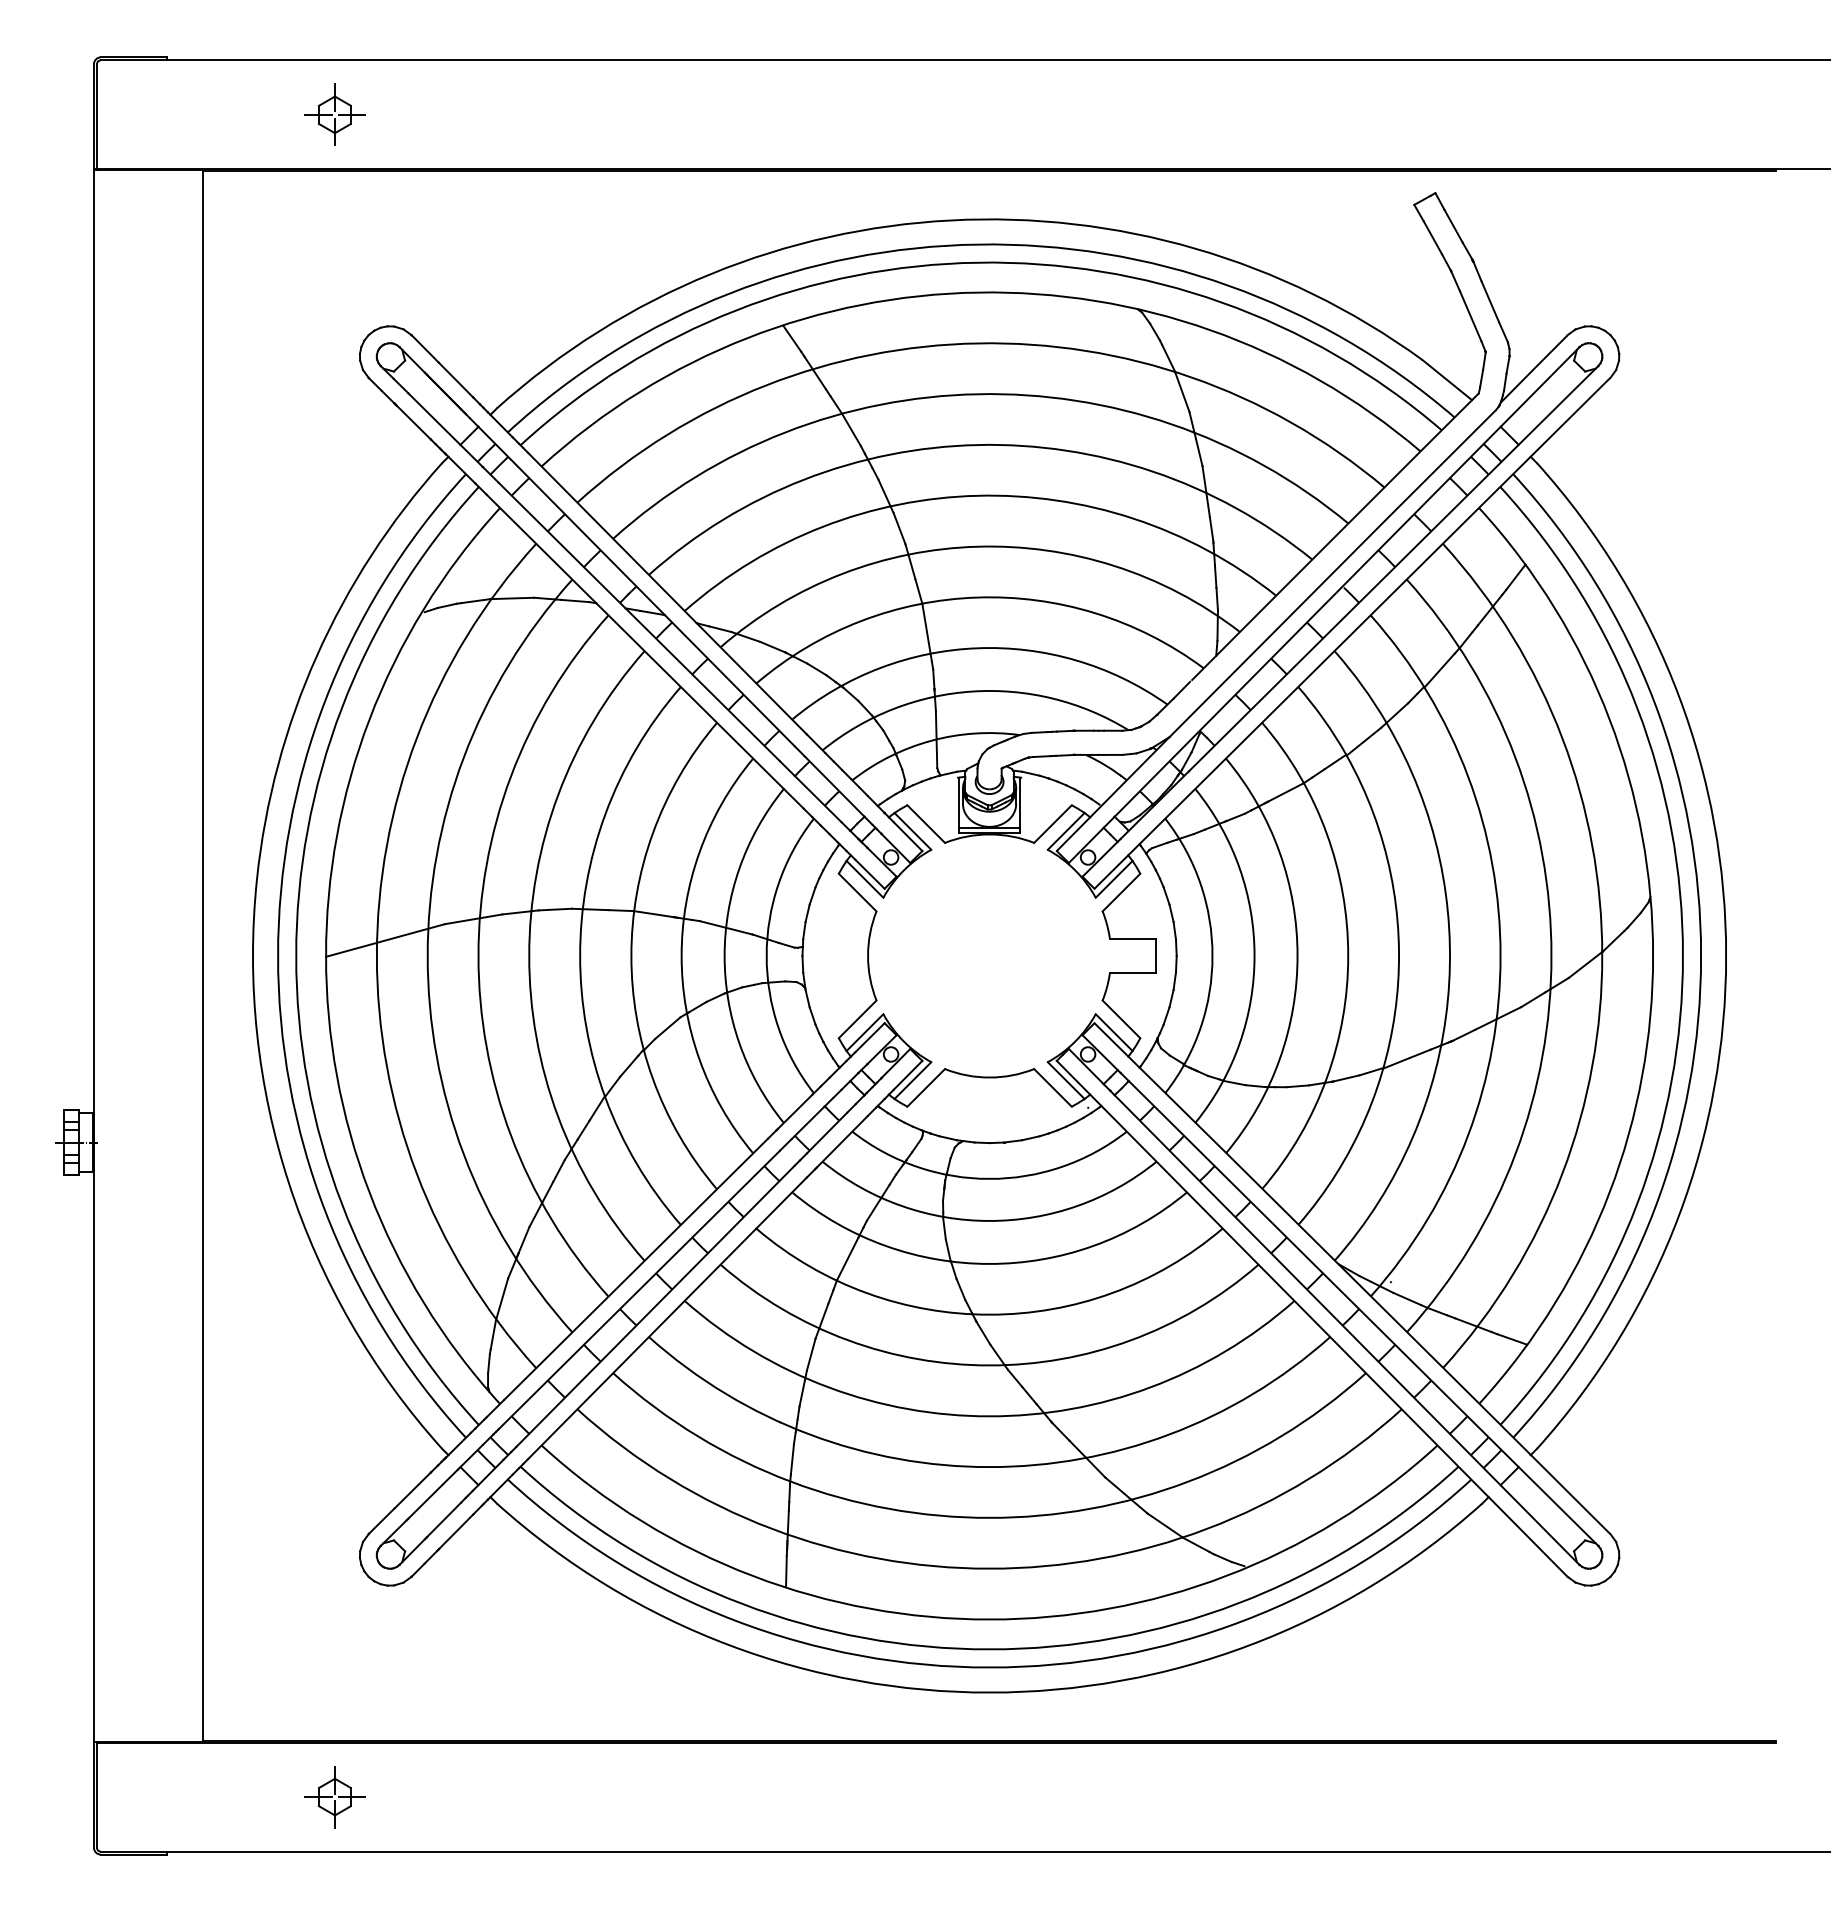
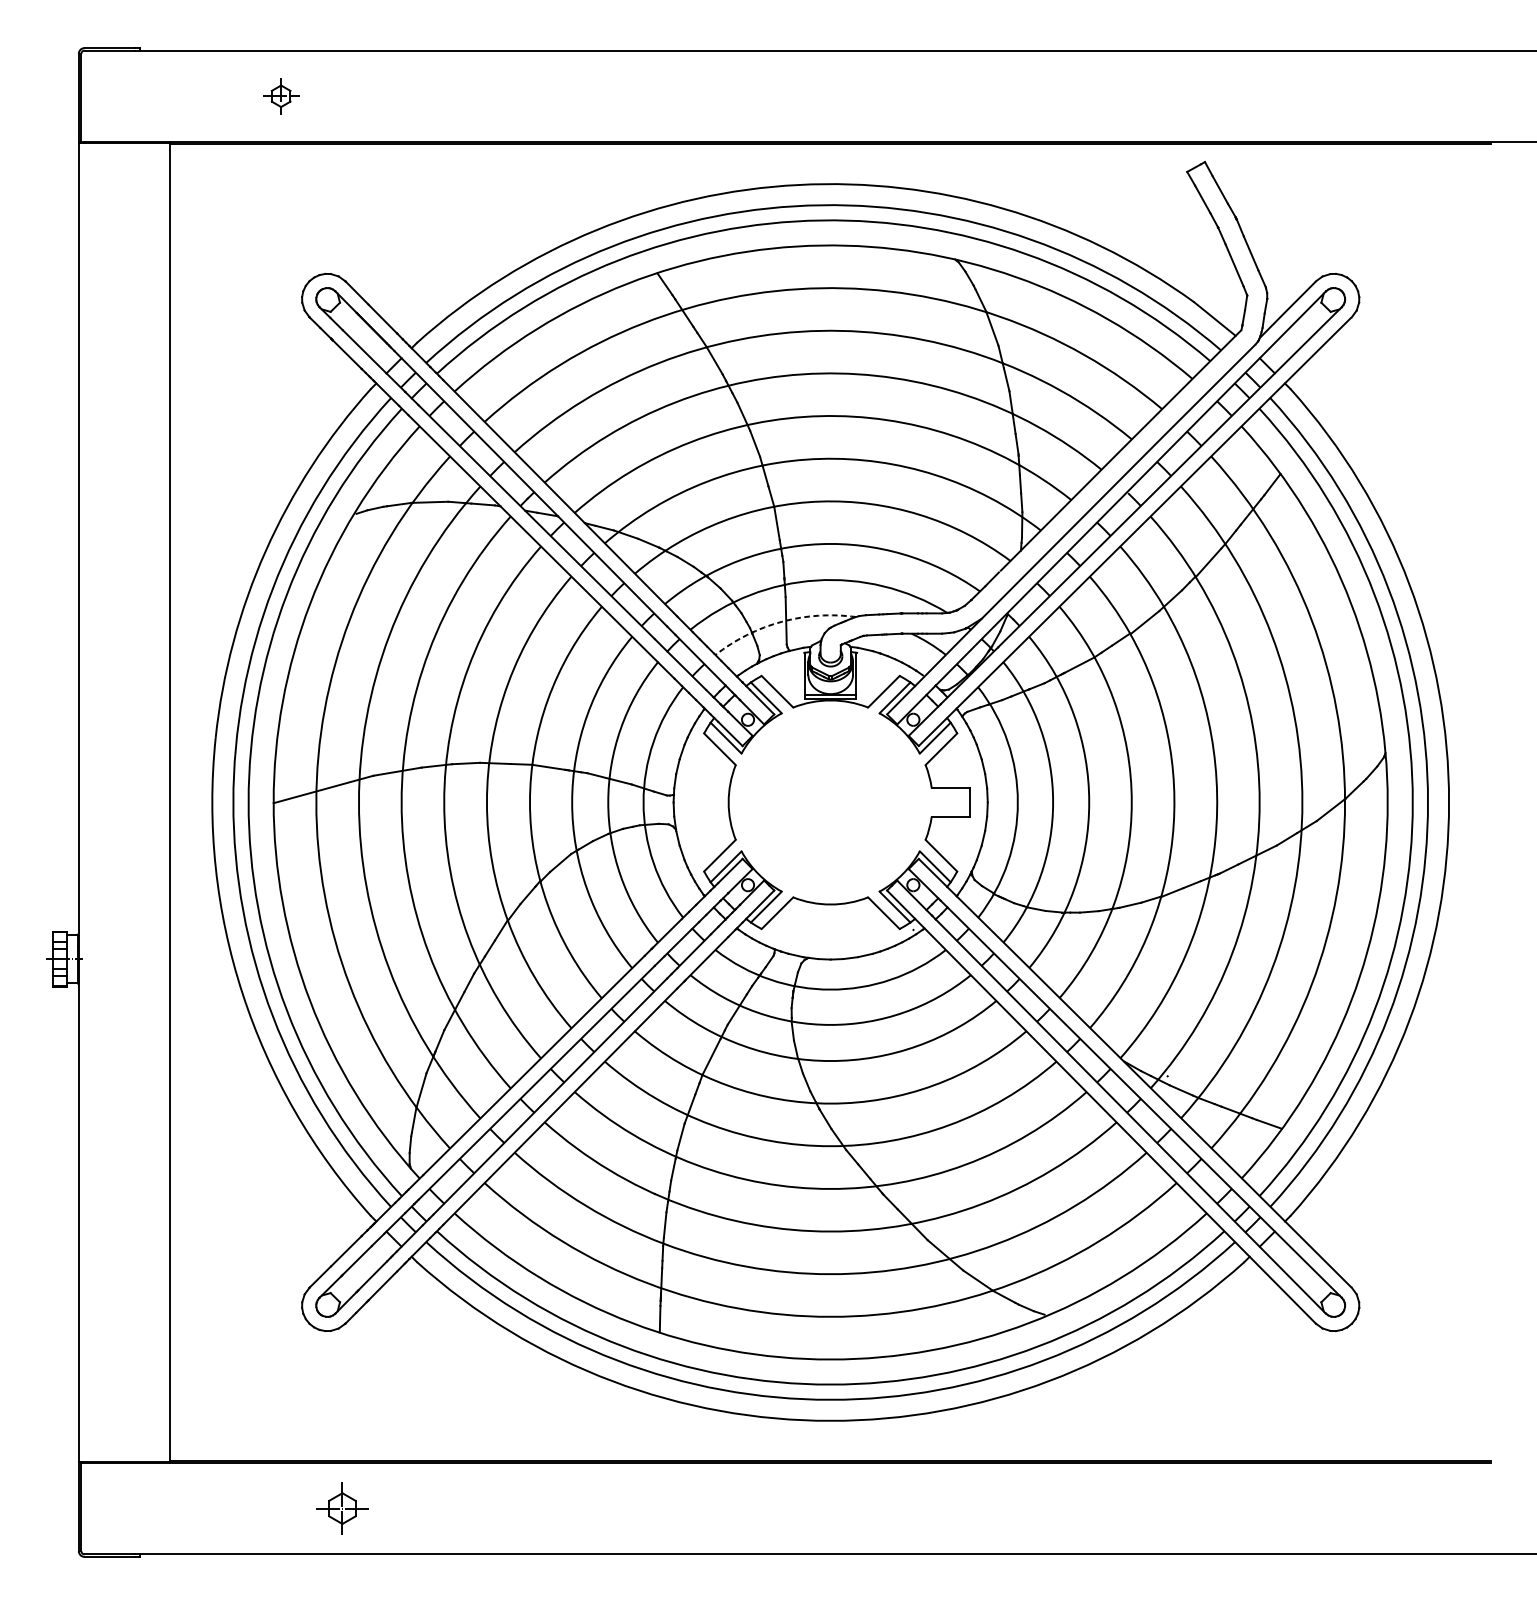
part: (334, 114) -> (280, 96), size x0.7
arc: (931, 740) -> (781, 621), solid -> dashed
part: (334, 1797) -> (342, 1508), moved

